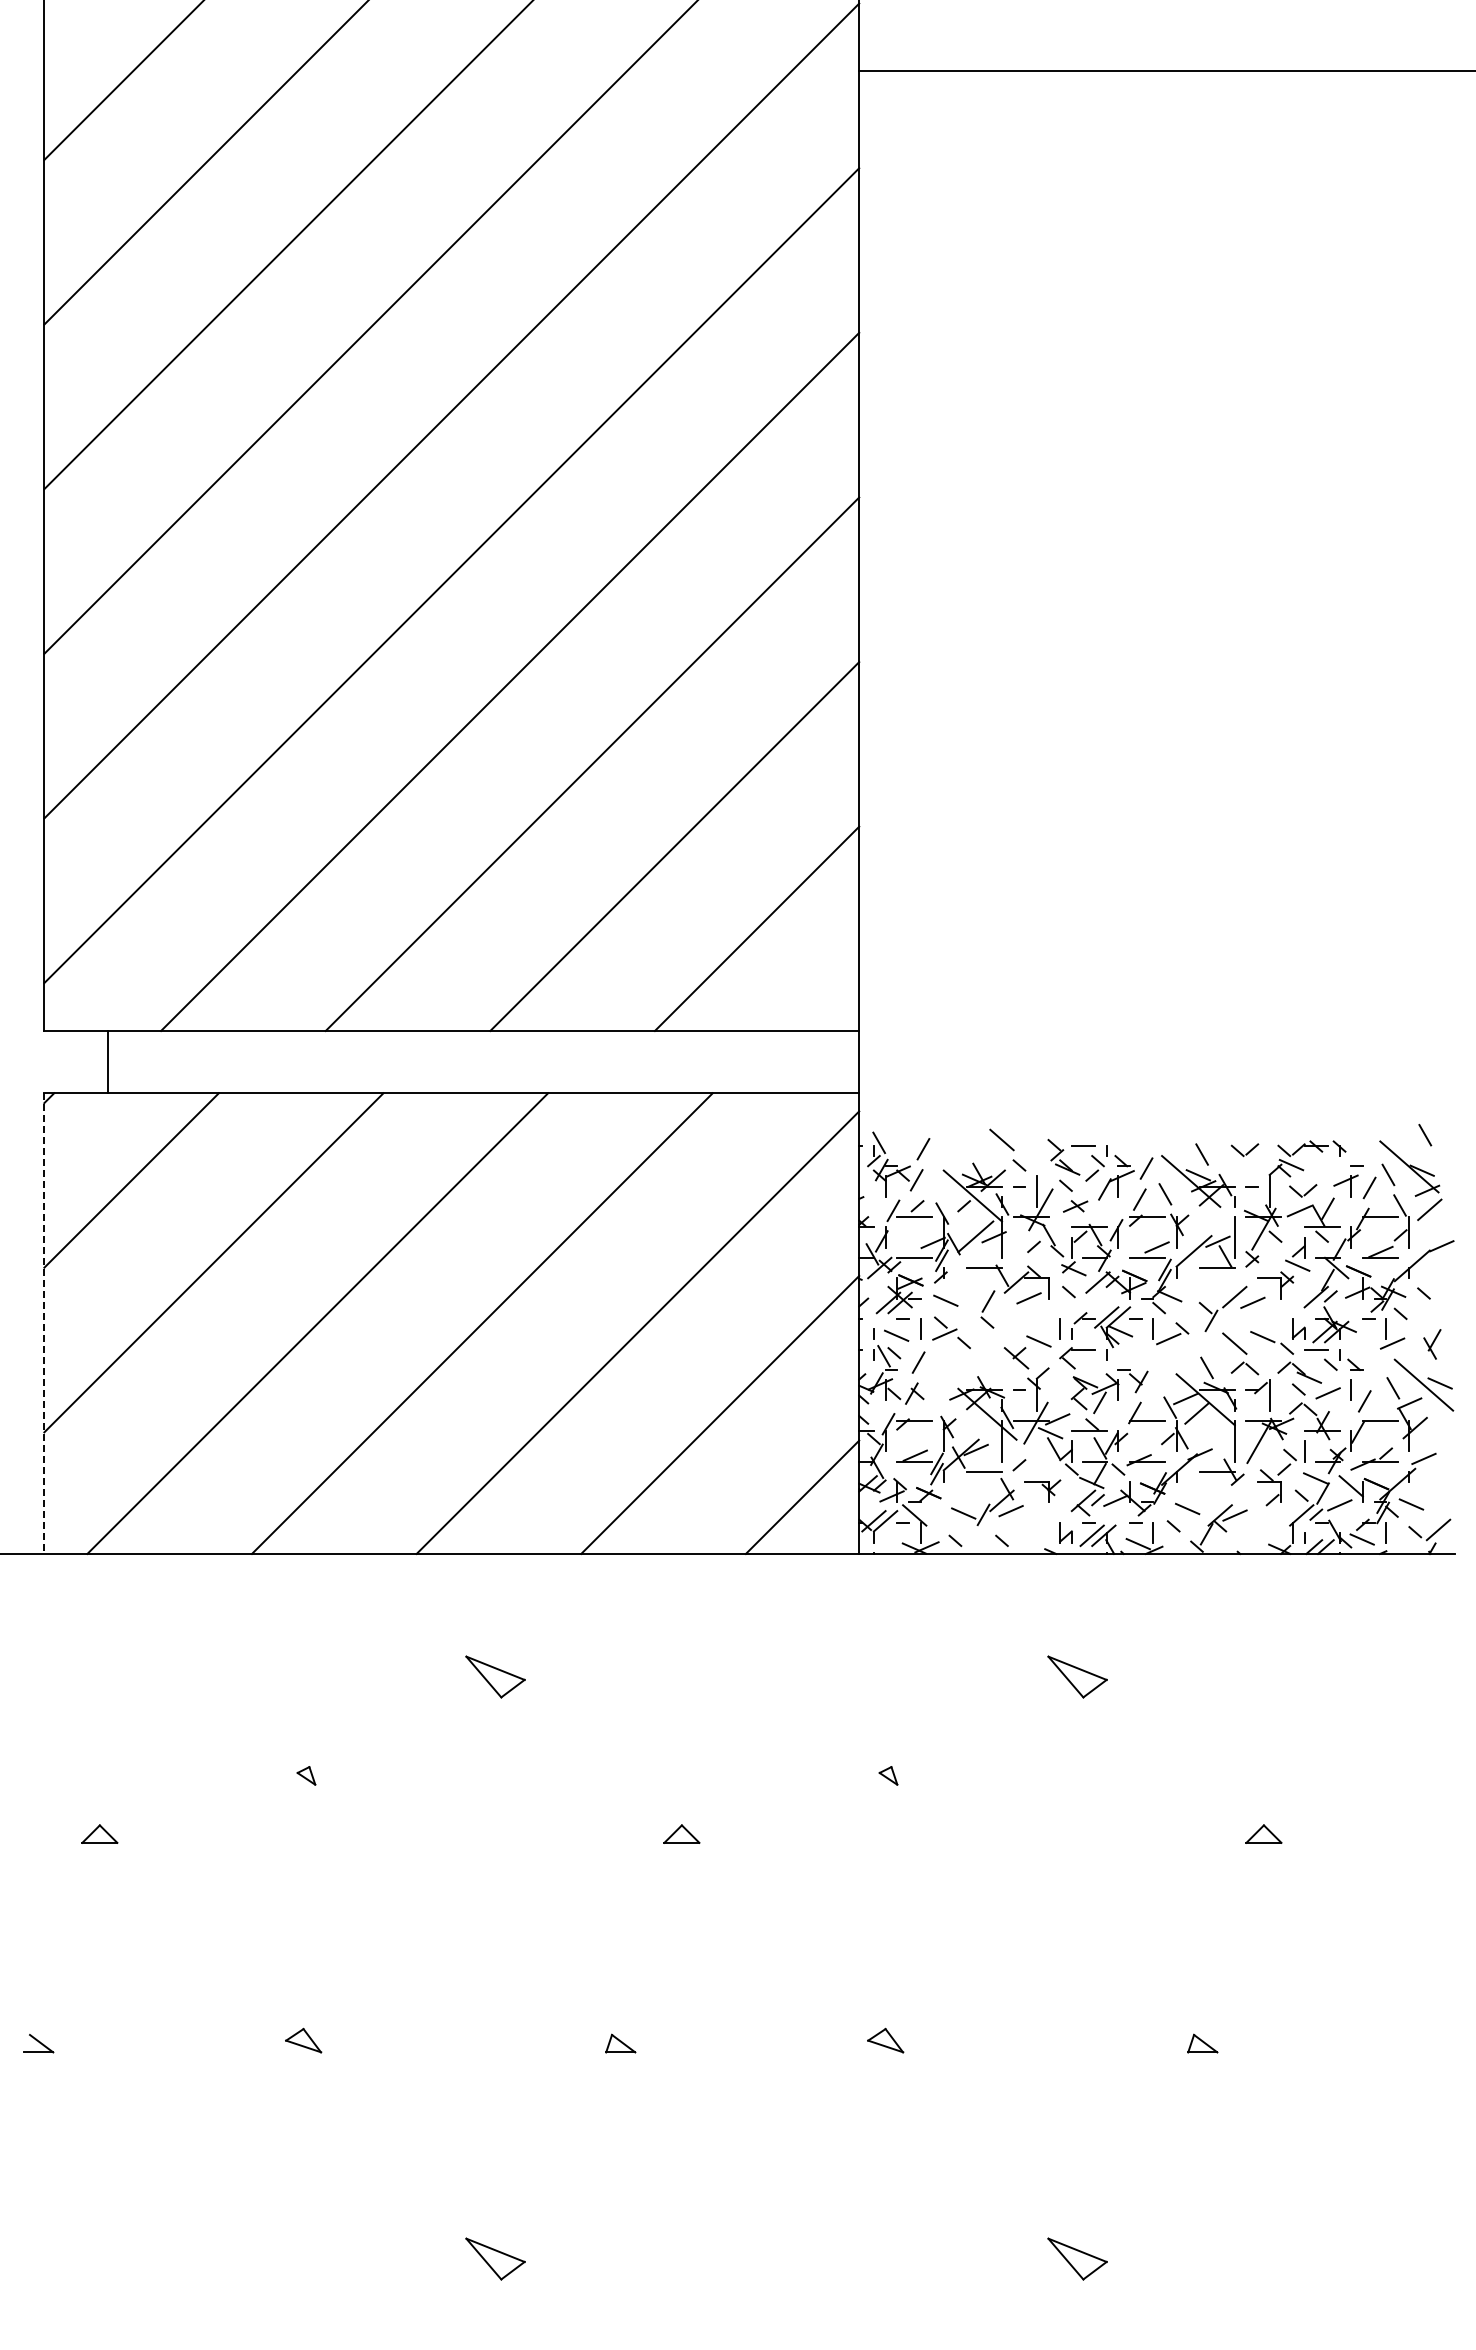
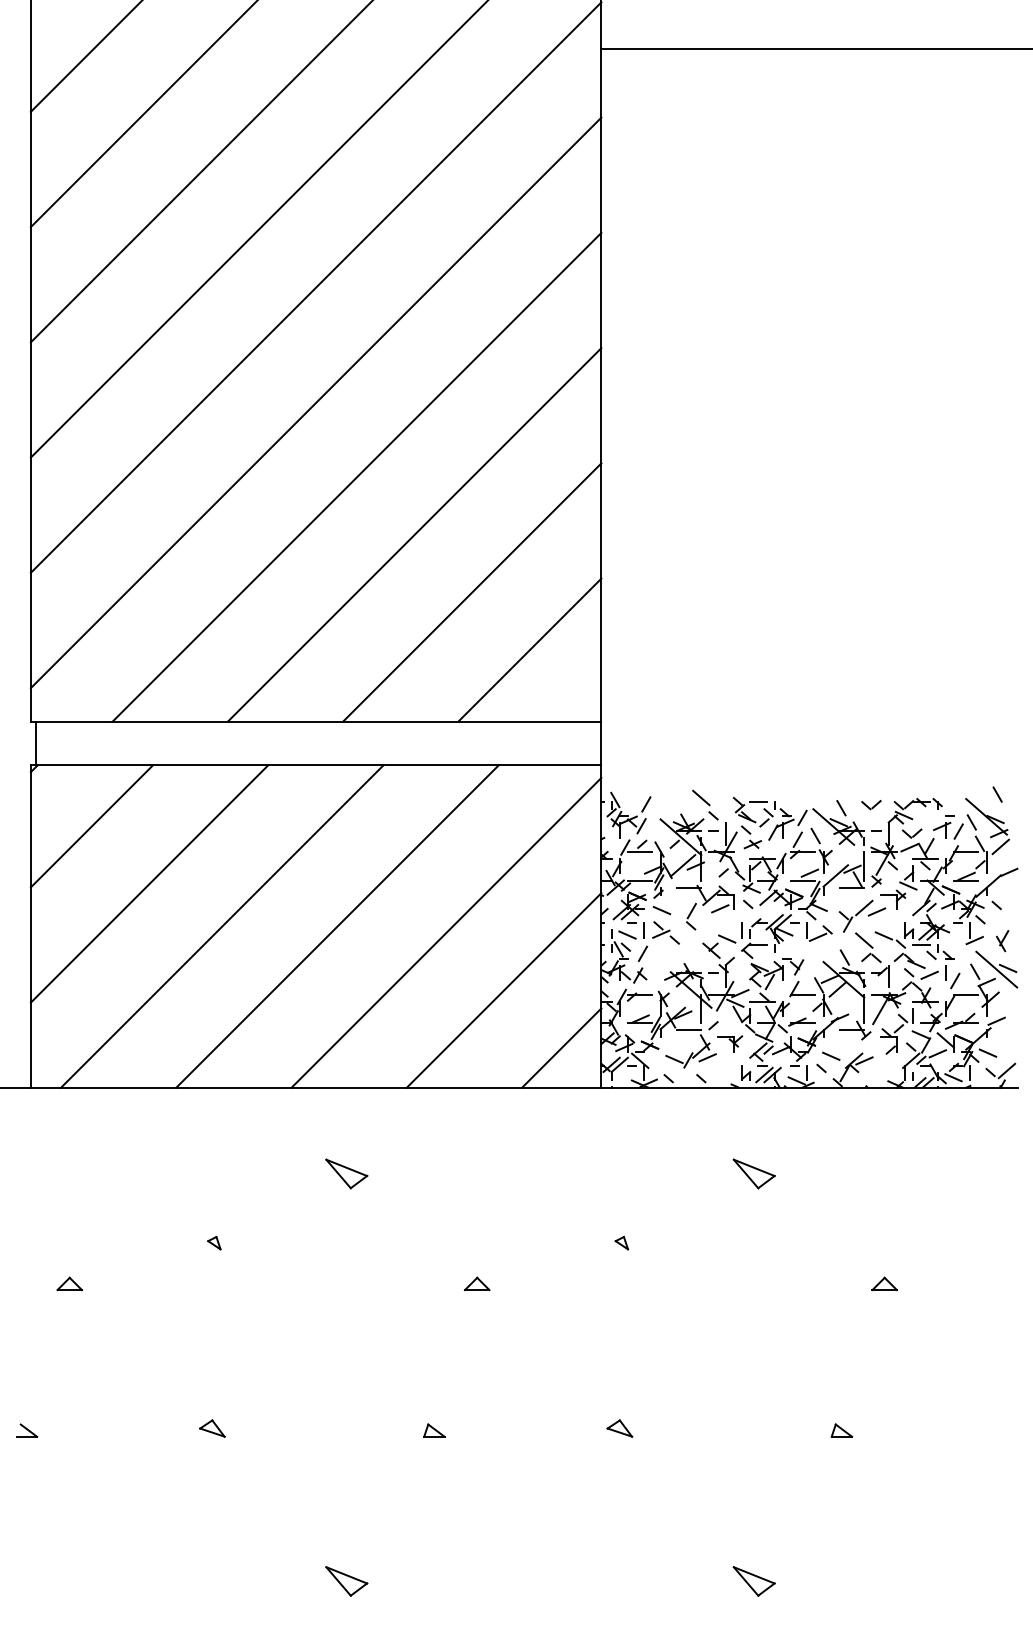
line: (107, 1062) -> (35, 743), moved
line: (44, 1324) -> (30, 927), dashed -> solid

